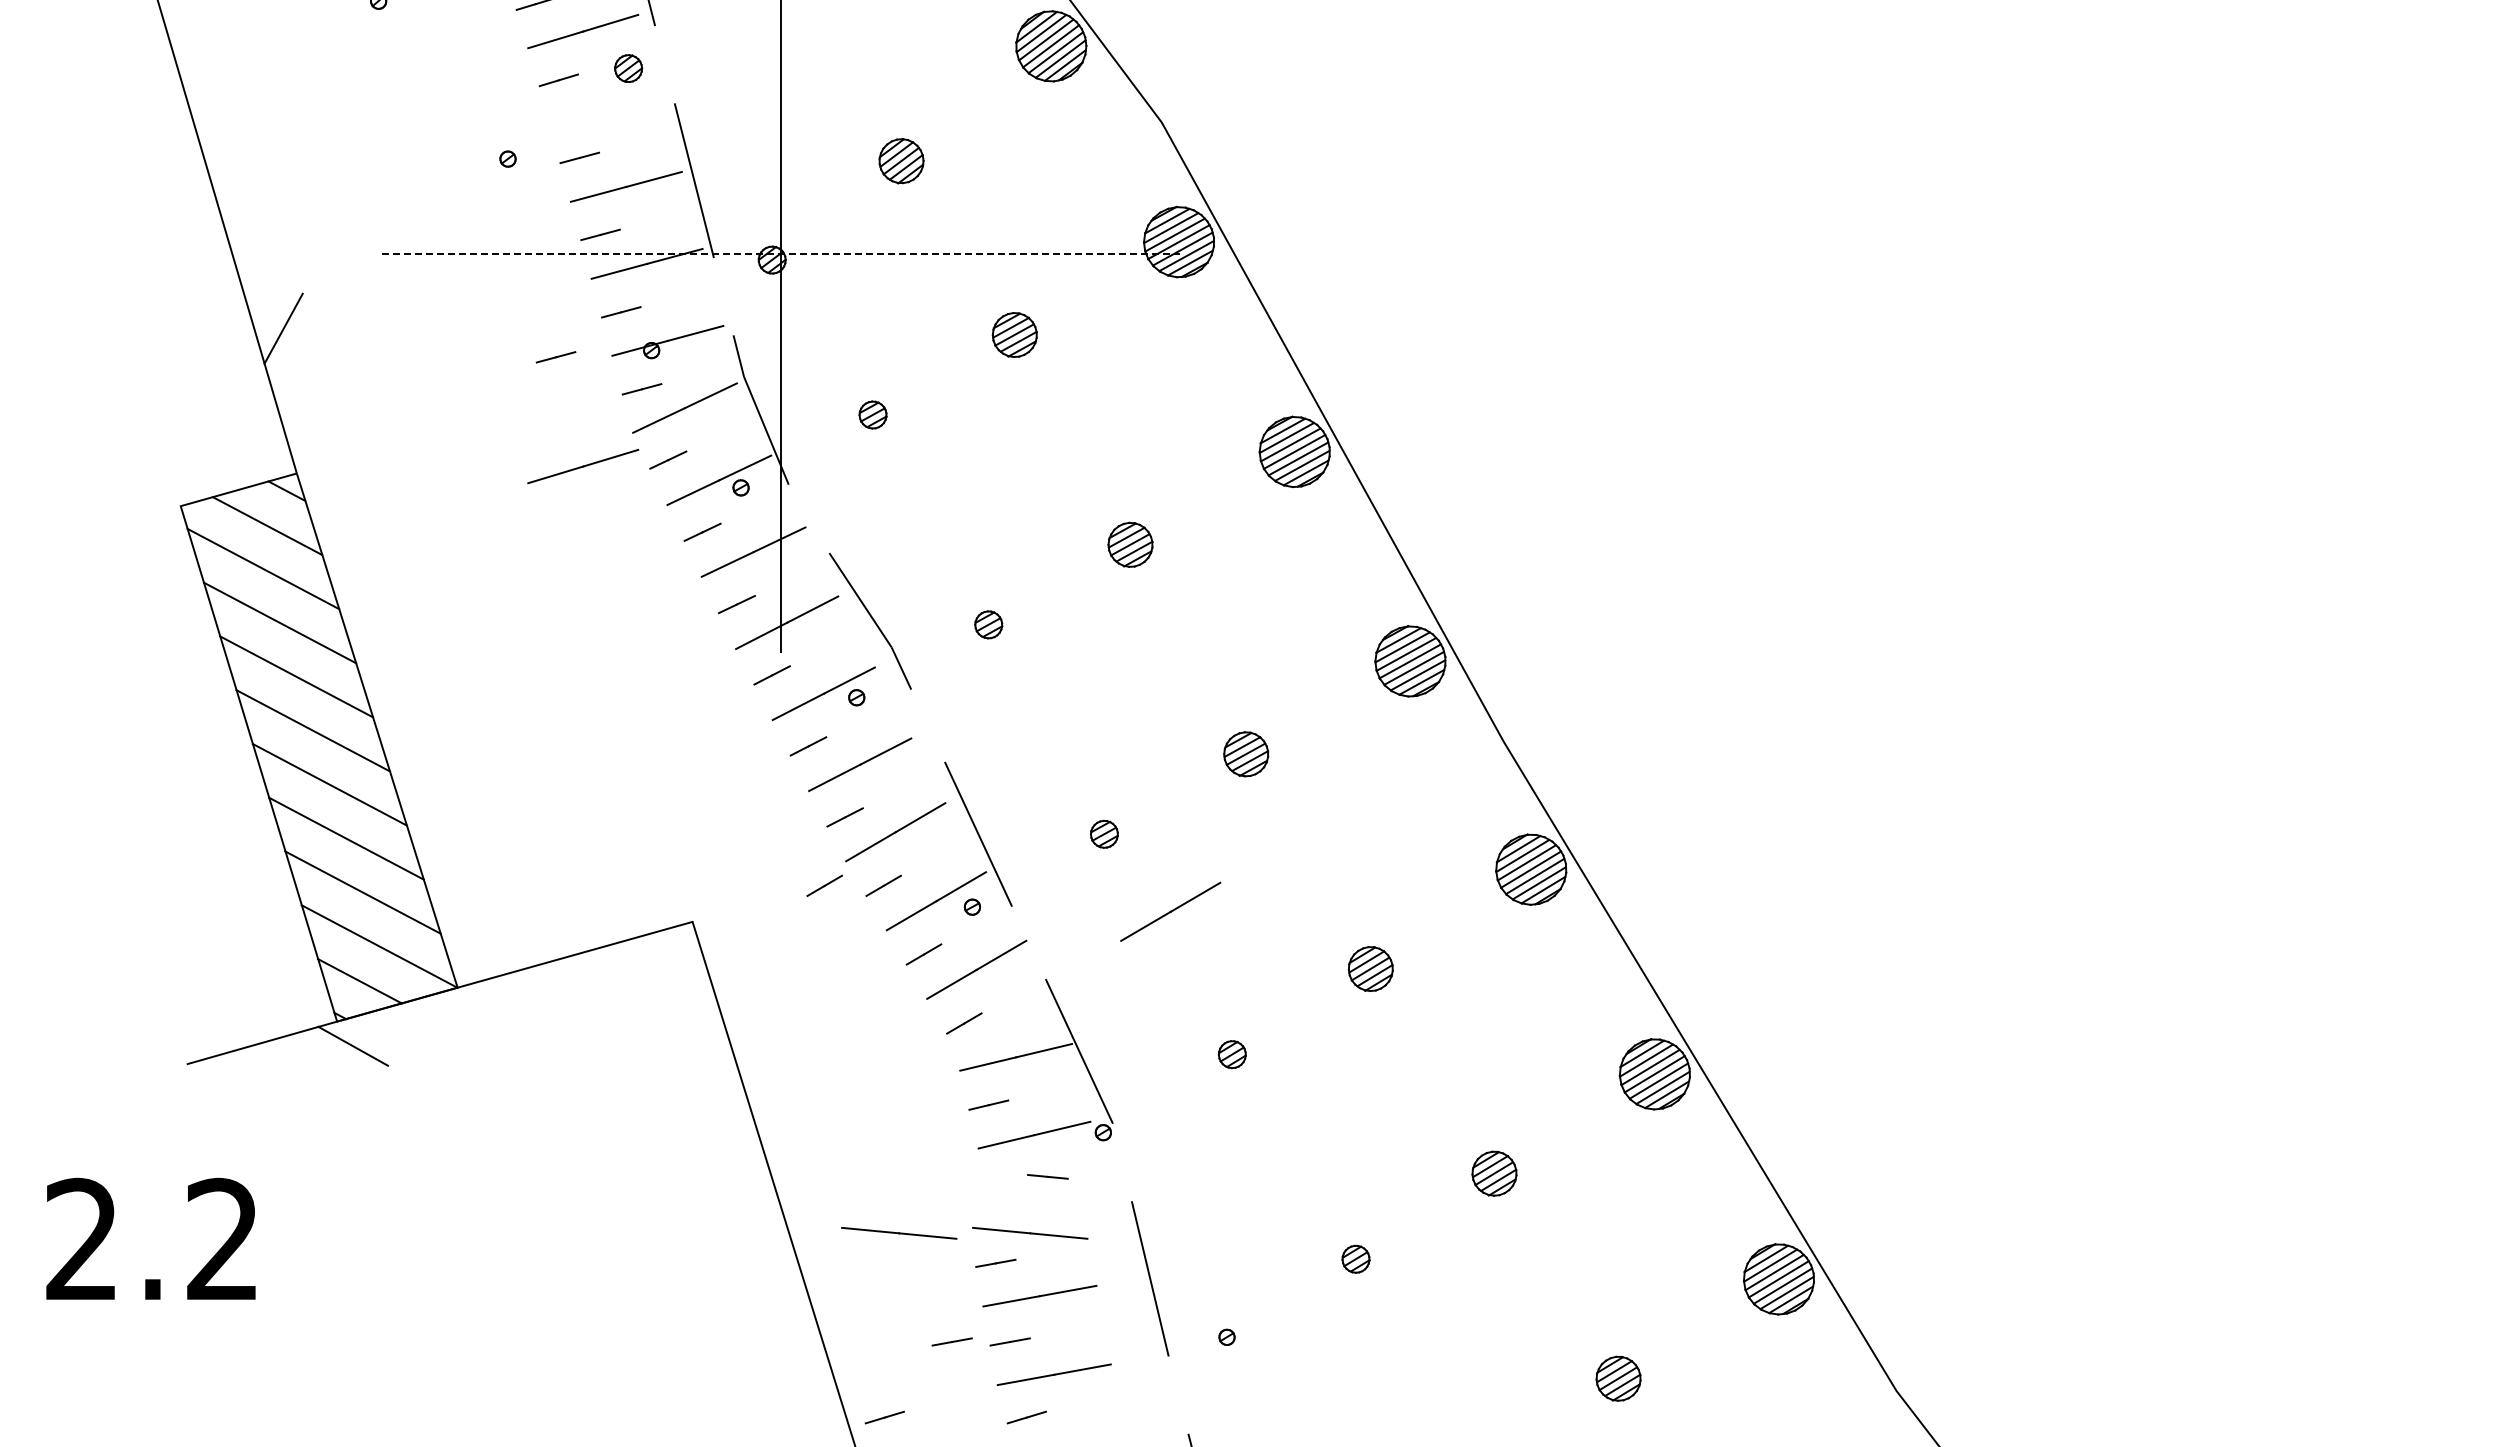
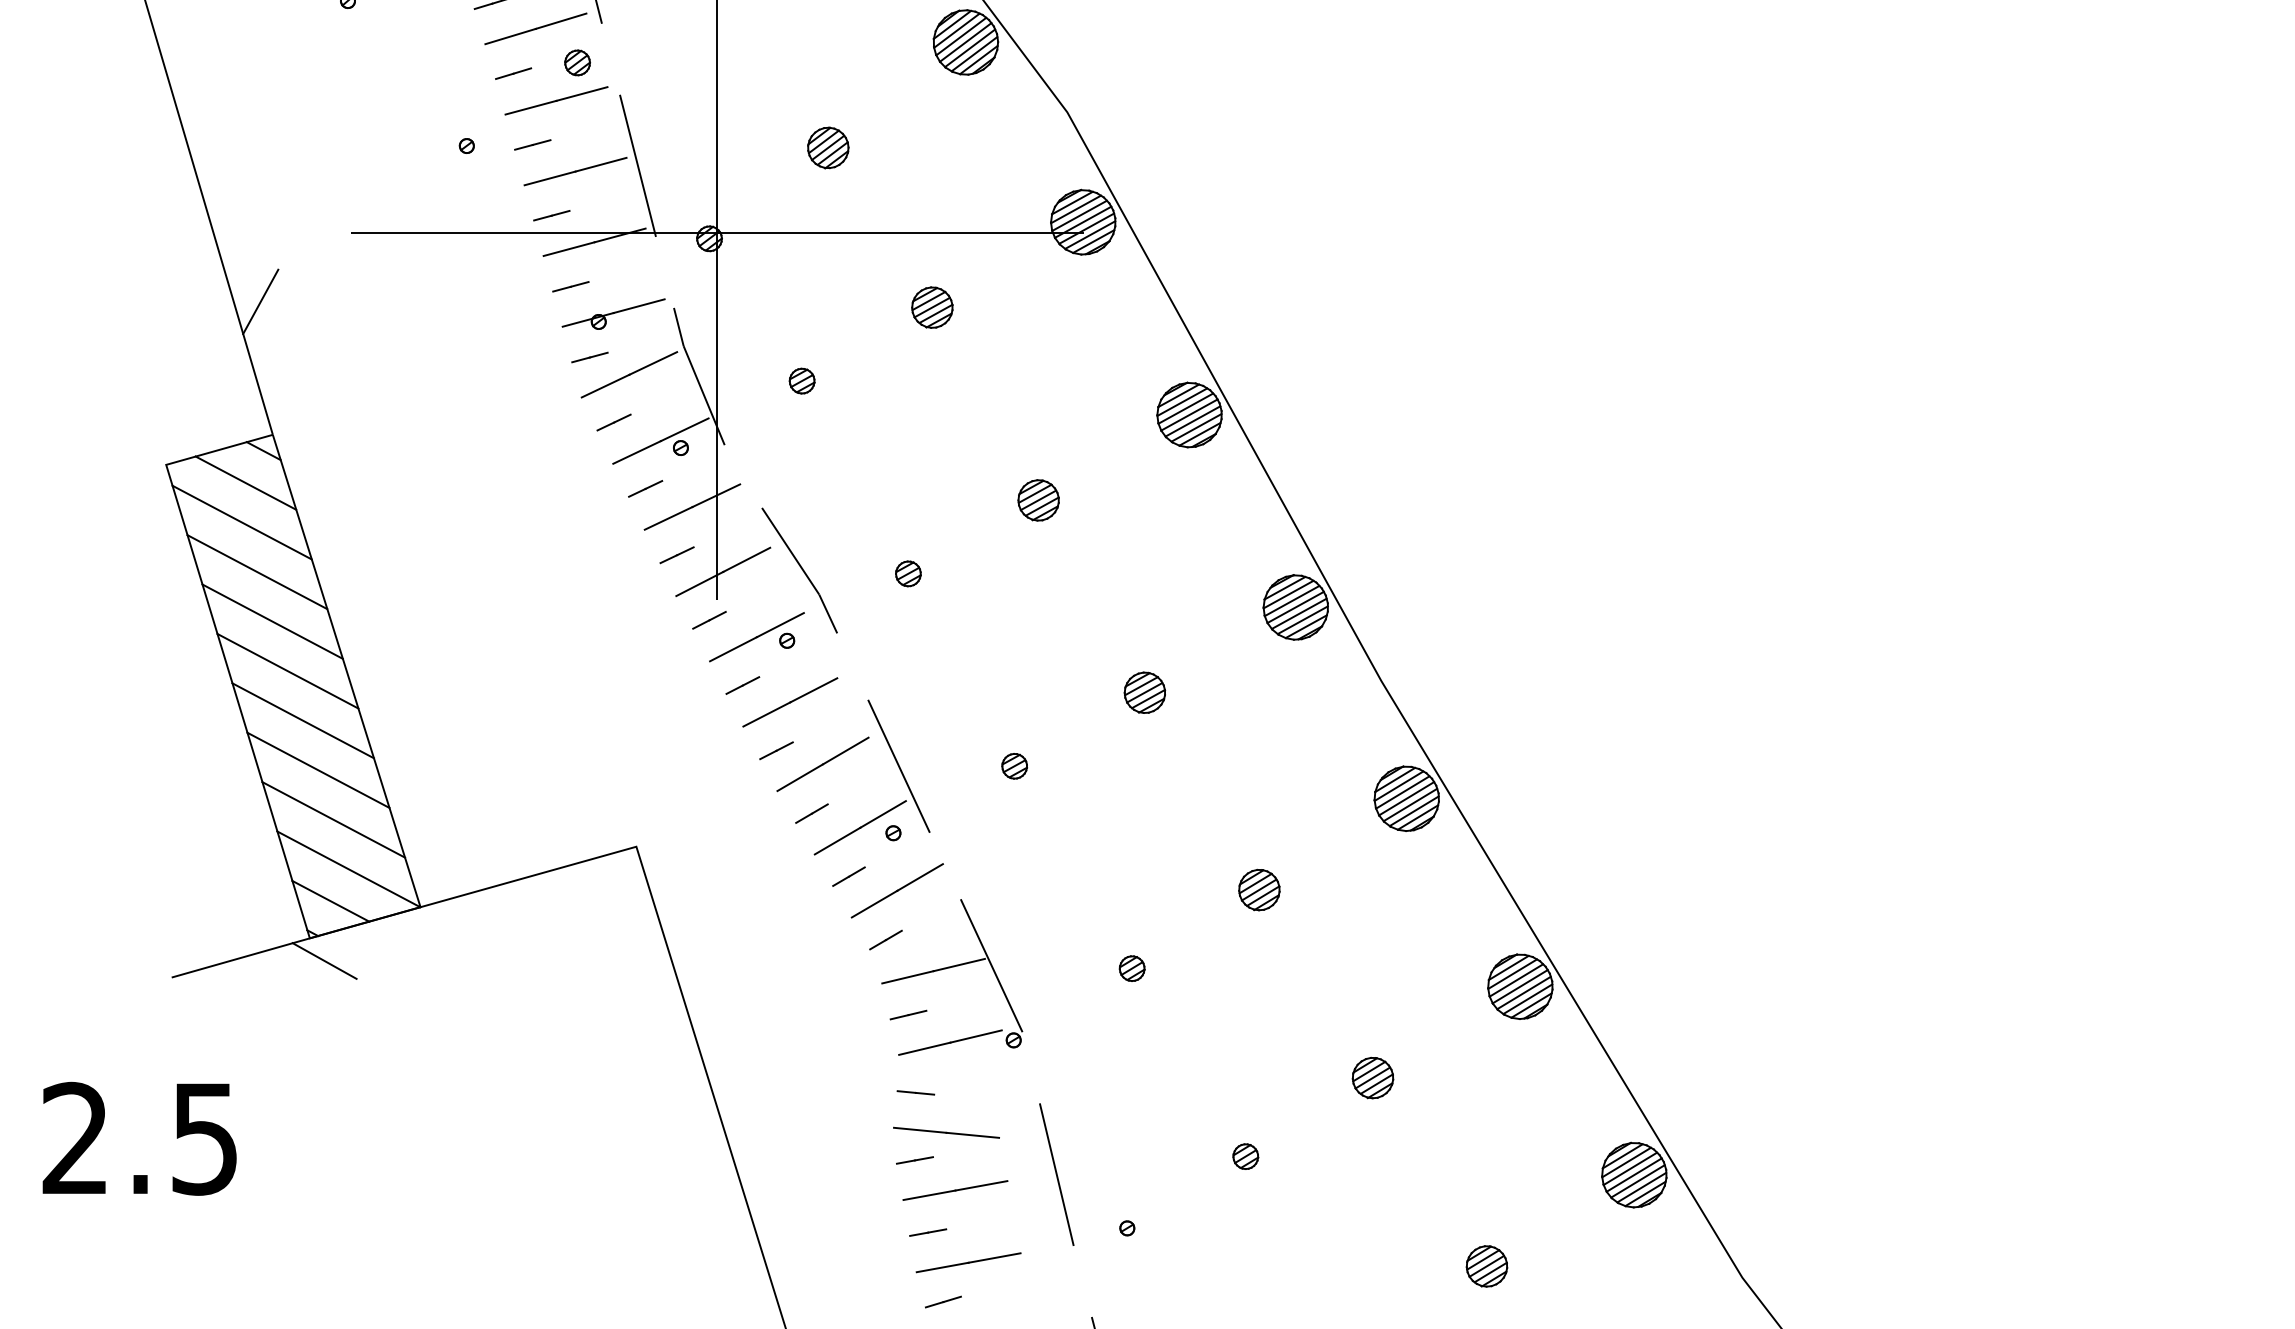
line: (605, 109) -> (556, 100), added
line: (780, 254) -> (717, 233), dashed -> solid
line: (555, 357) -> (510, 328), removed
line: (583, 466) -> (536, 428), removed
line: (824, 885) -> (757, 813), removed
line: (1170, 911) -> (1075, 837), removed
line: (1047, 1176) -> (915, 1092), moved
line: (899, 1233) -> (826, 1132), removed
text: (222, 1239) -> (204, 1138), 2.2 -> 2.5
line: (951, 1341) -> (874, 1232), removed
line: (884, 1417) -> (812, 1302), removed

